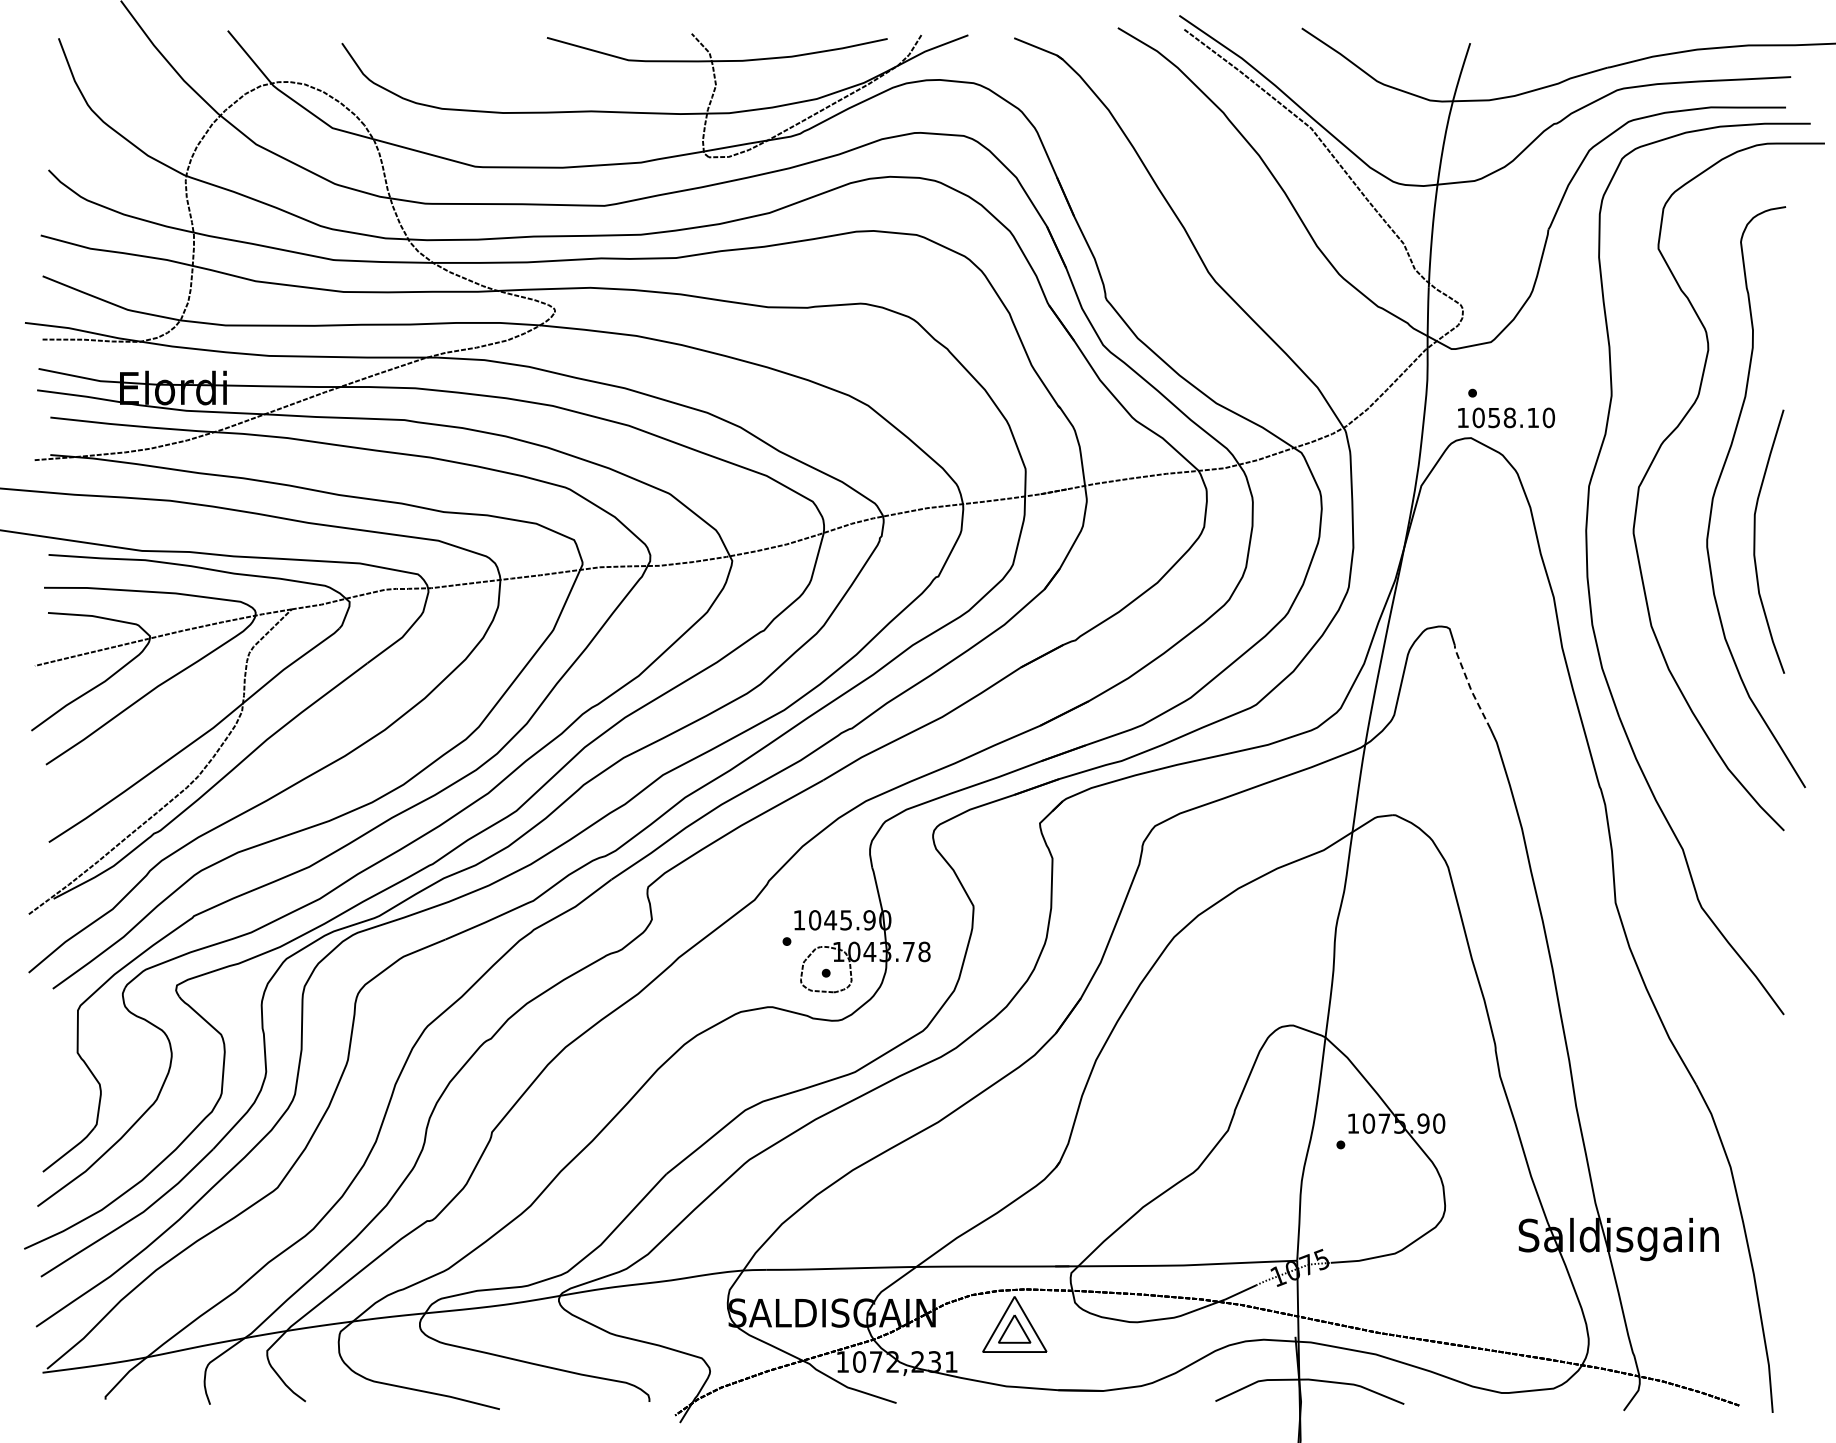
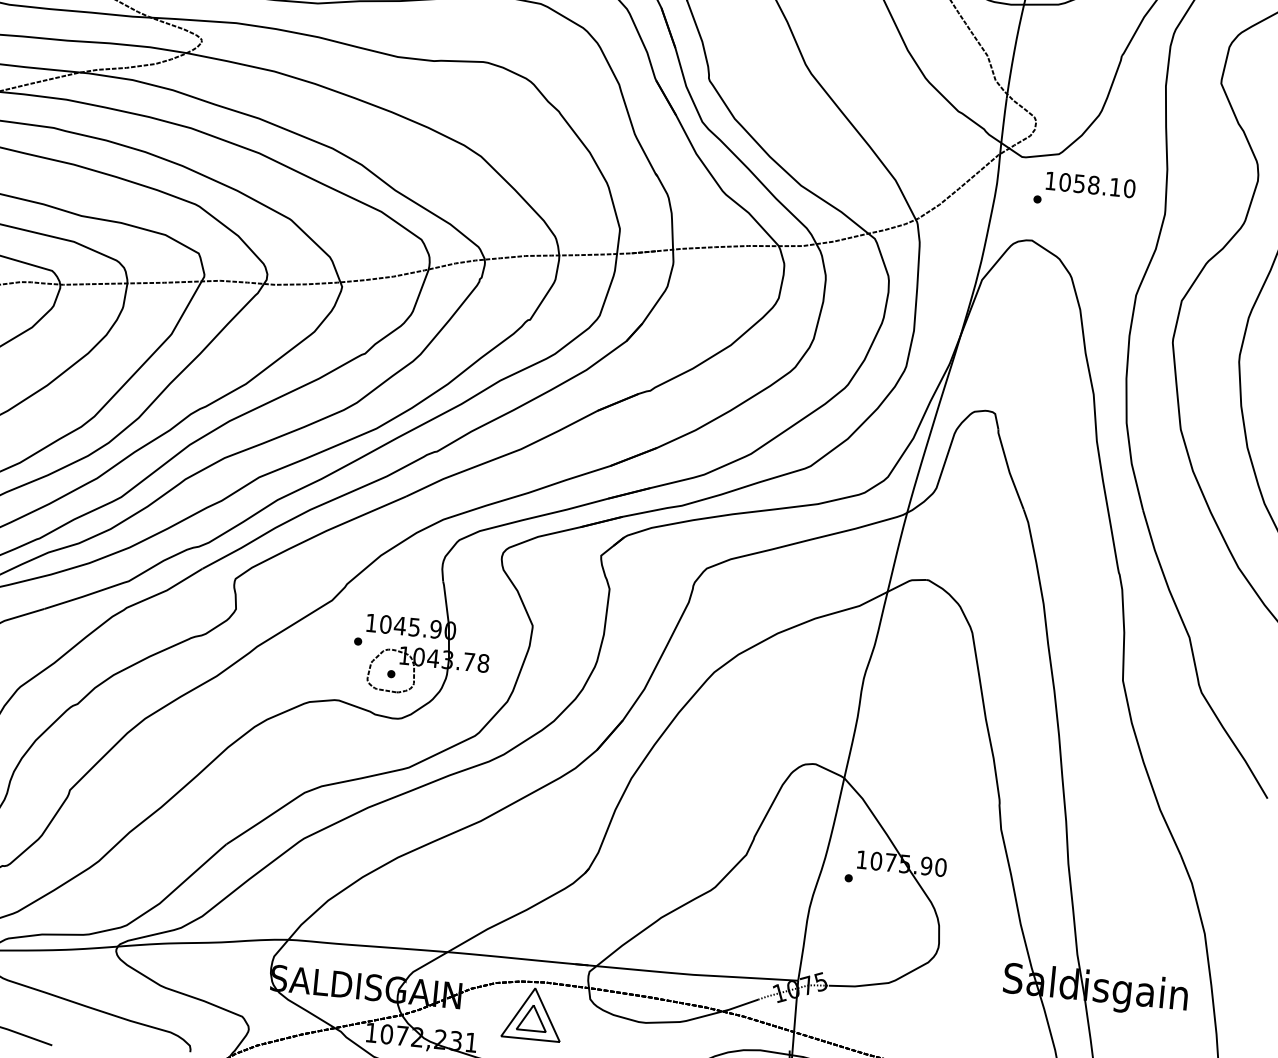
text: (1506, 417) -> (1090, 184), moved
line: (1470, 688) -> (1008, 470), dashed -> solid

